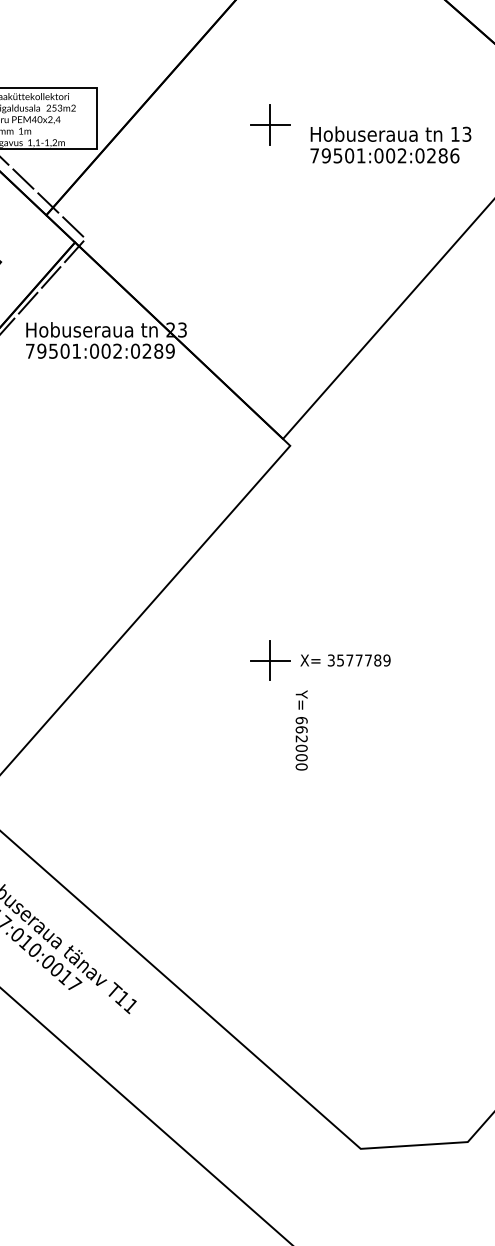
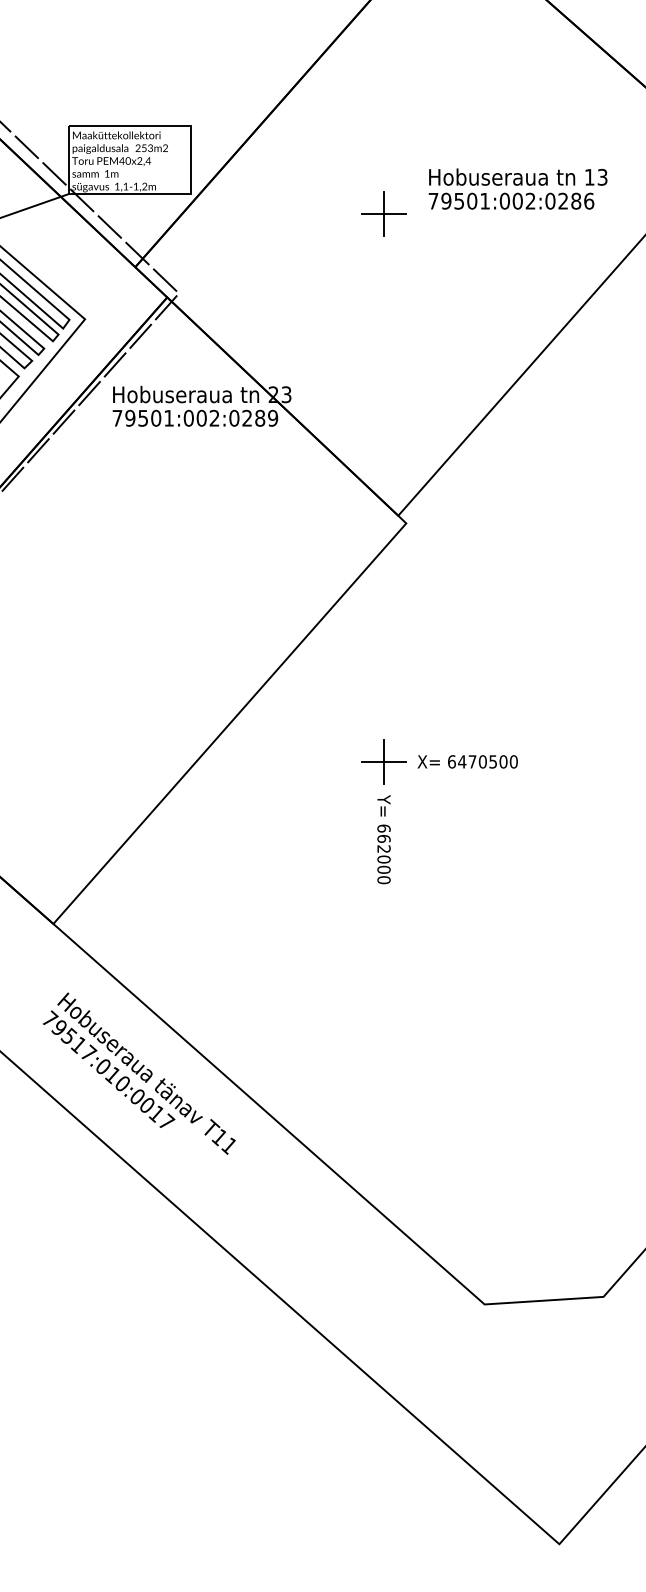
part: (269, 124) -> (383, 213), moved
text: (358, 660) -> (482, 761), 3577789 -> 6470500
text: (301, 730) -> (383, 839), moved

